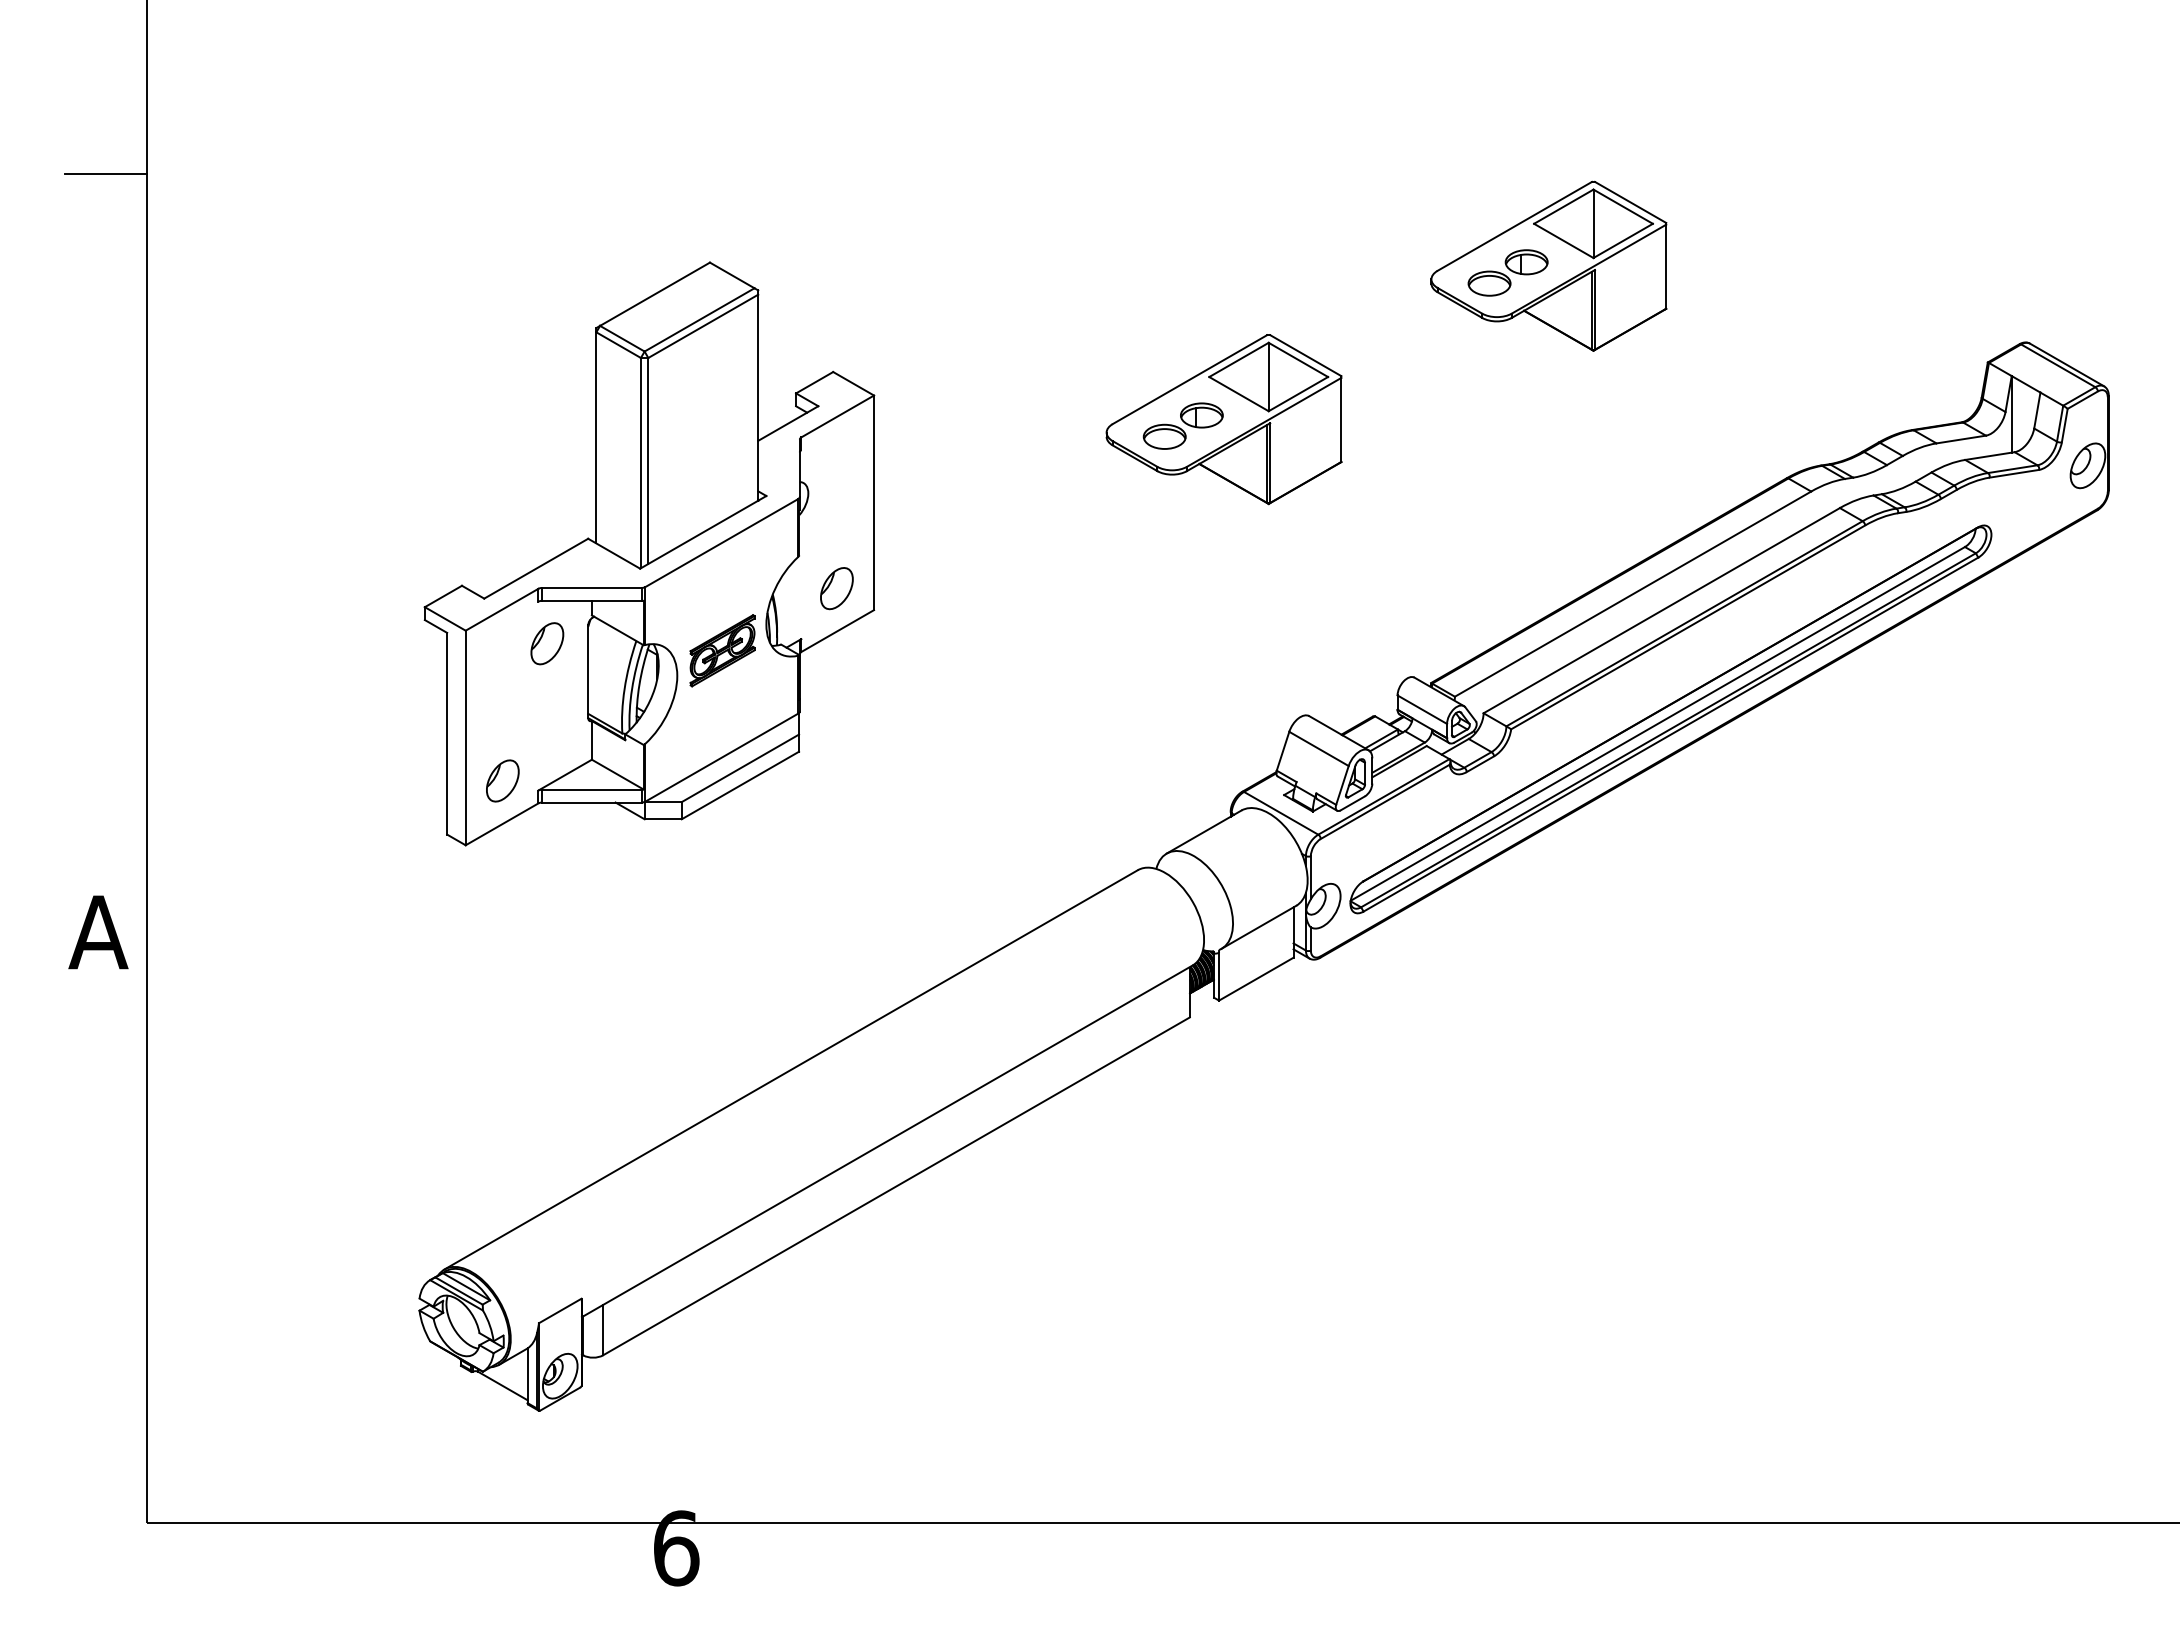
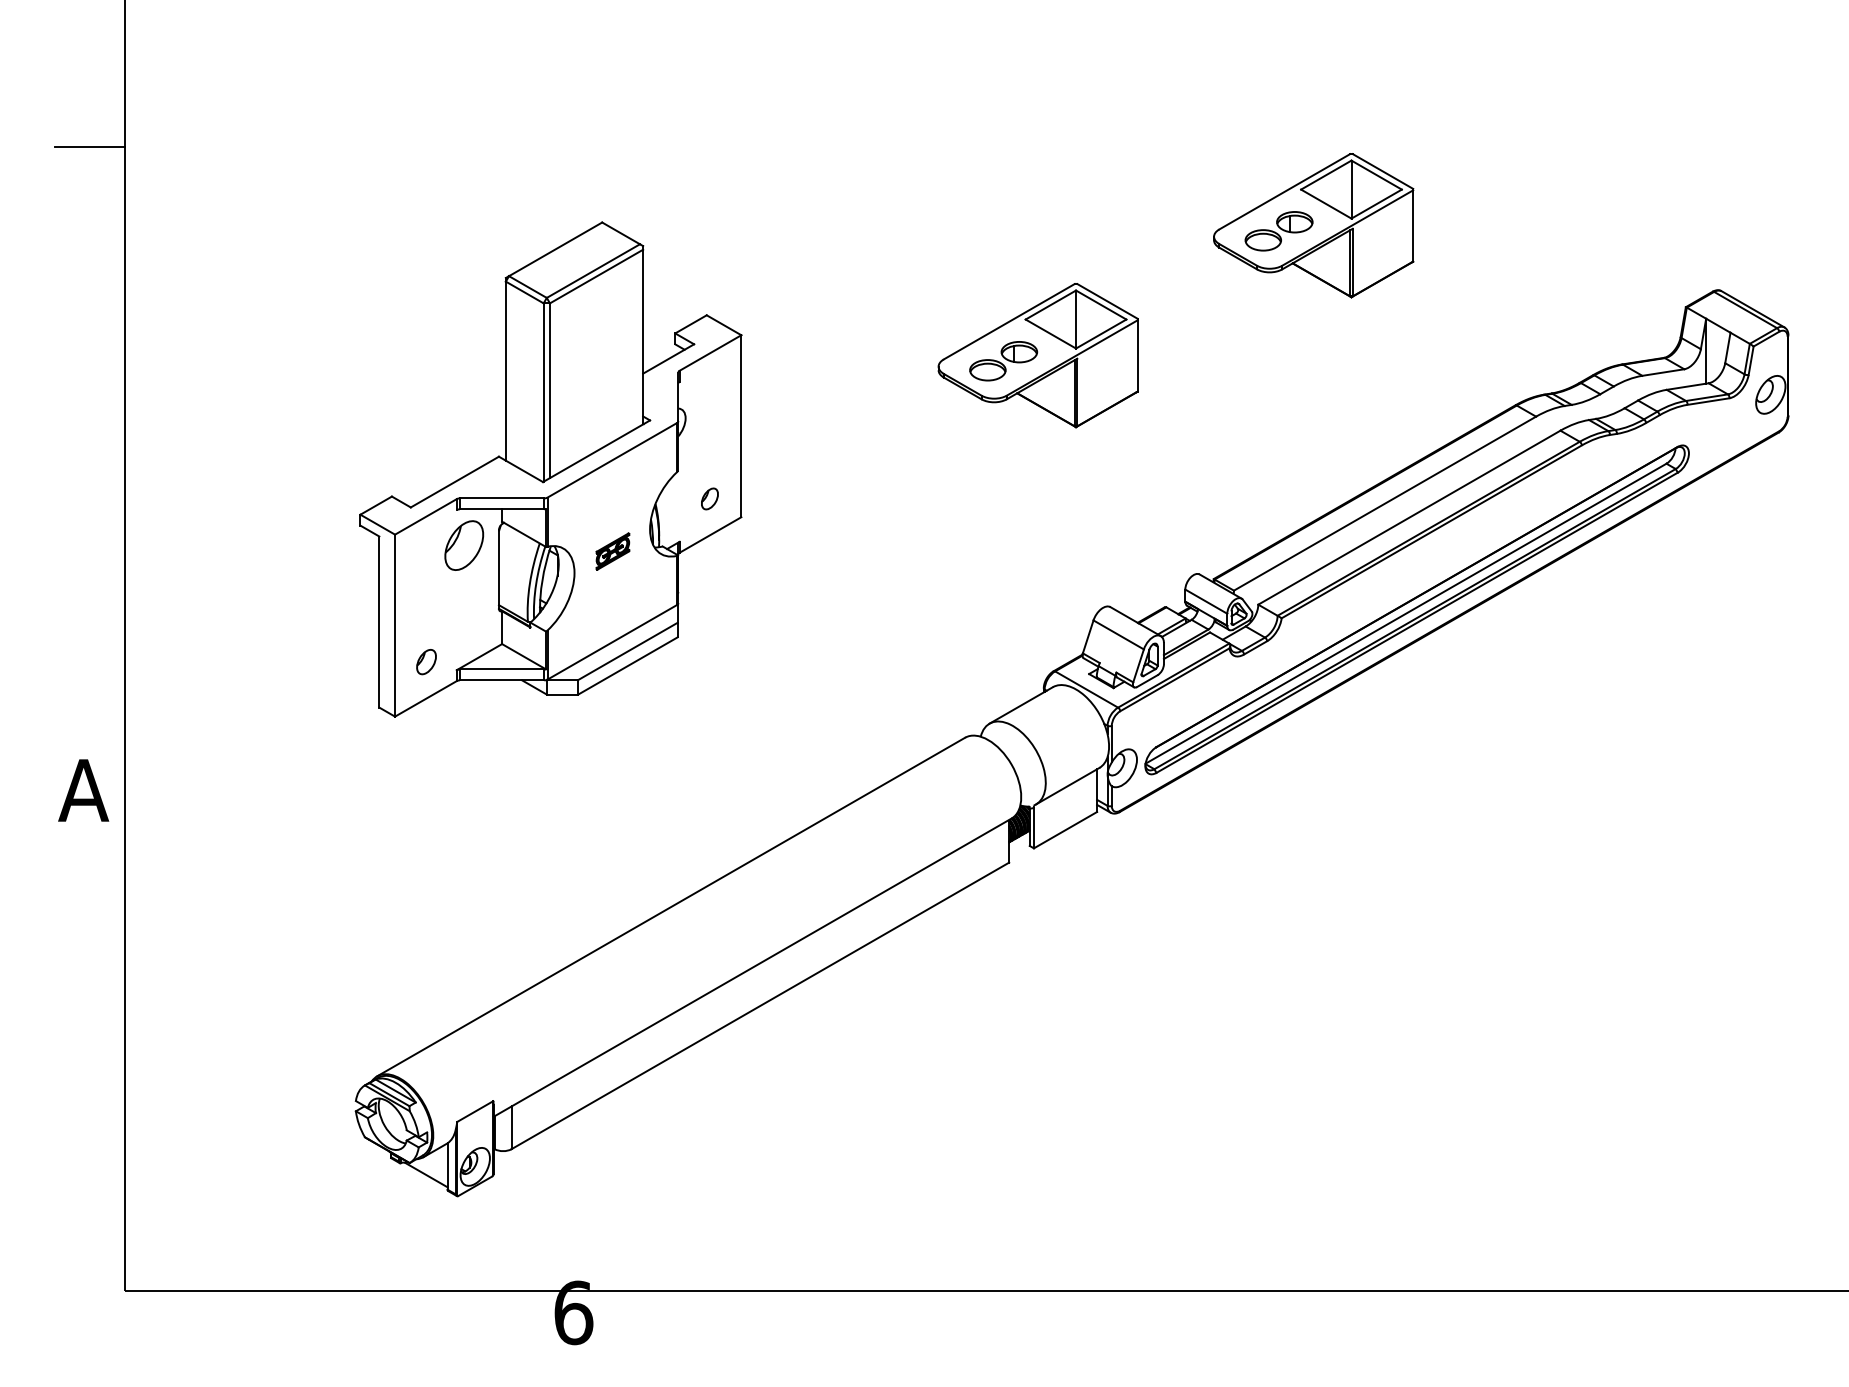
part: (836, 588) -> (709, 498), size x0.6
part: (547, 643) -> (464, 545), size x1.4
part: (722, 650) -> (612, 551), size x0.6
part: (502, 780) -> (426, 661), size x0.7

